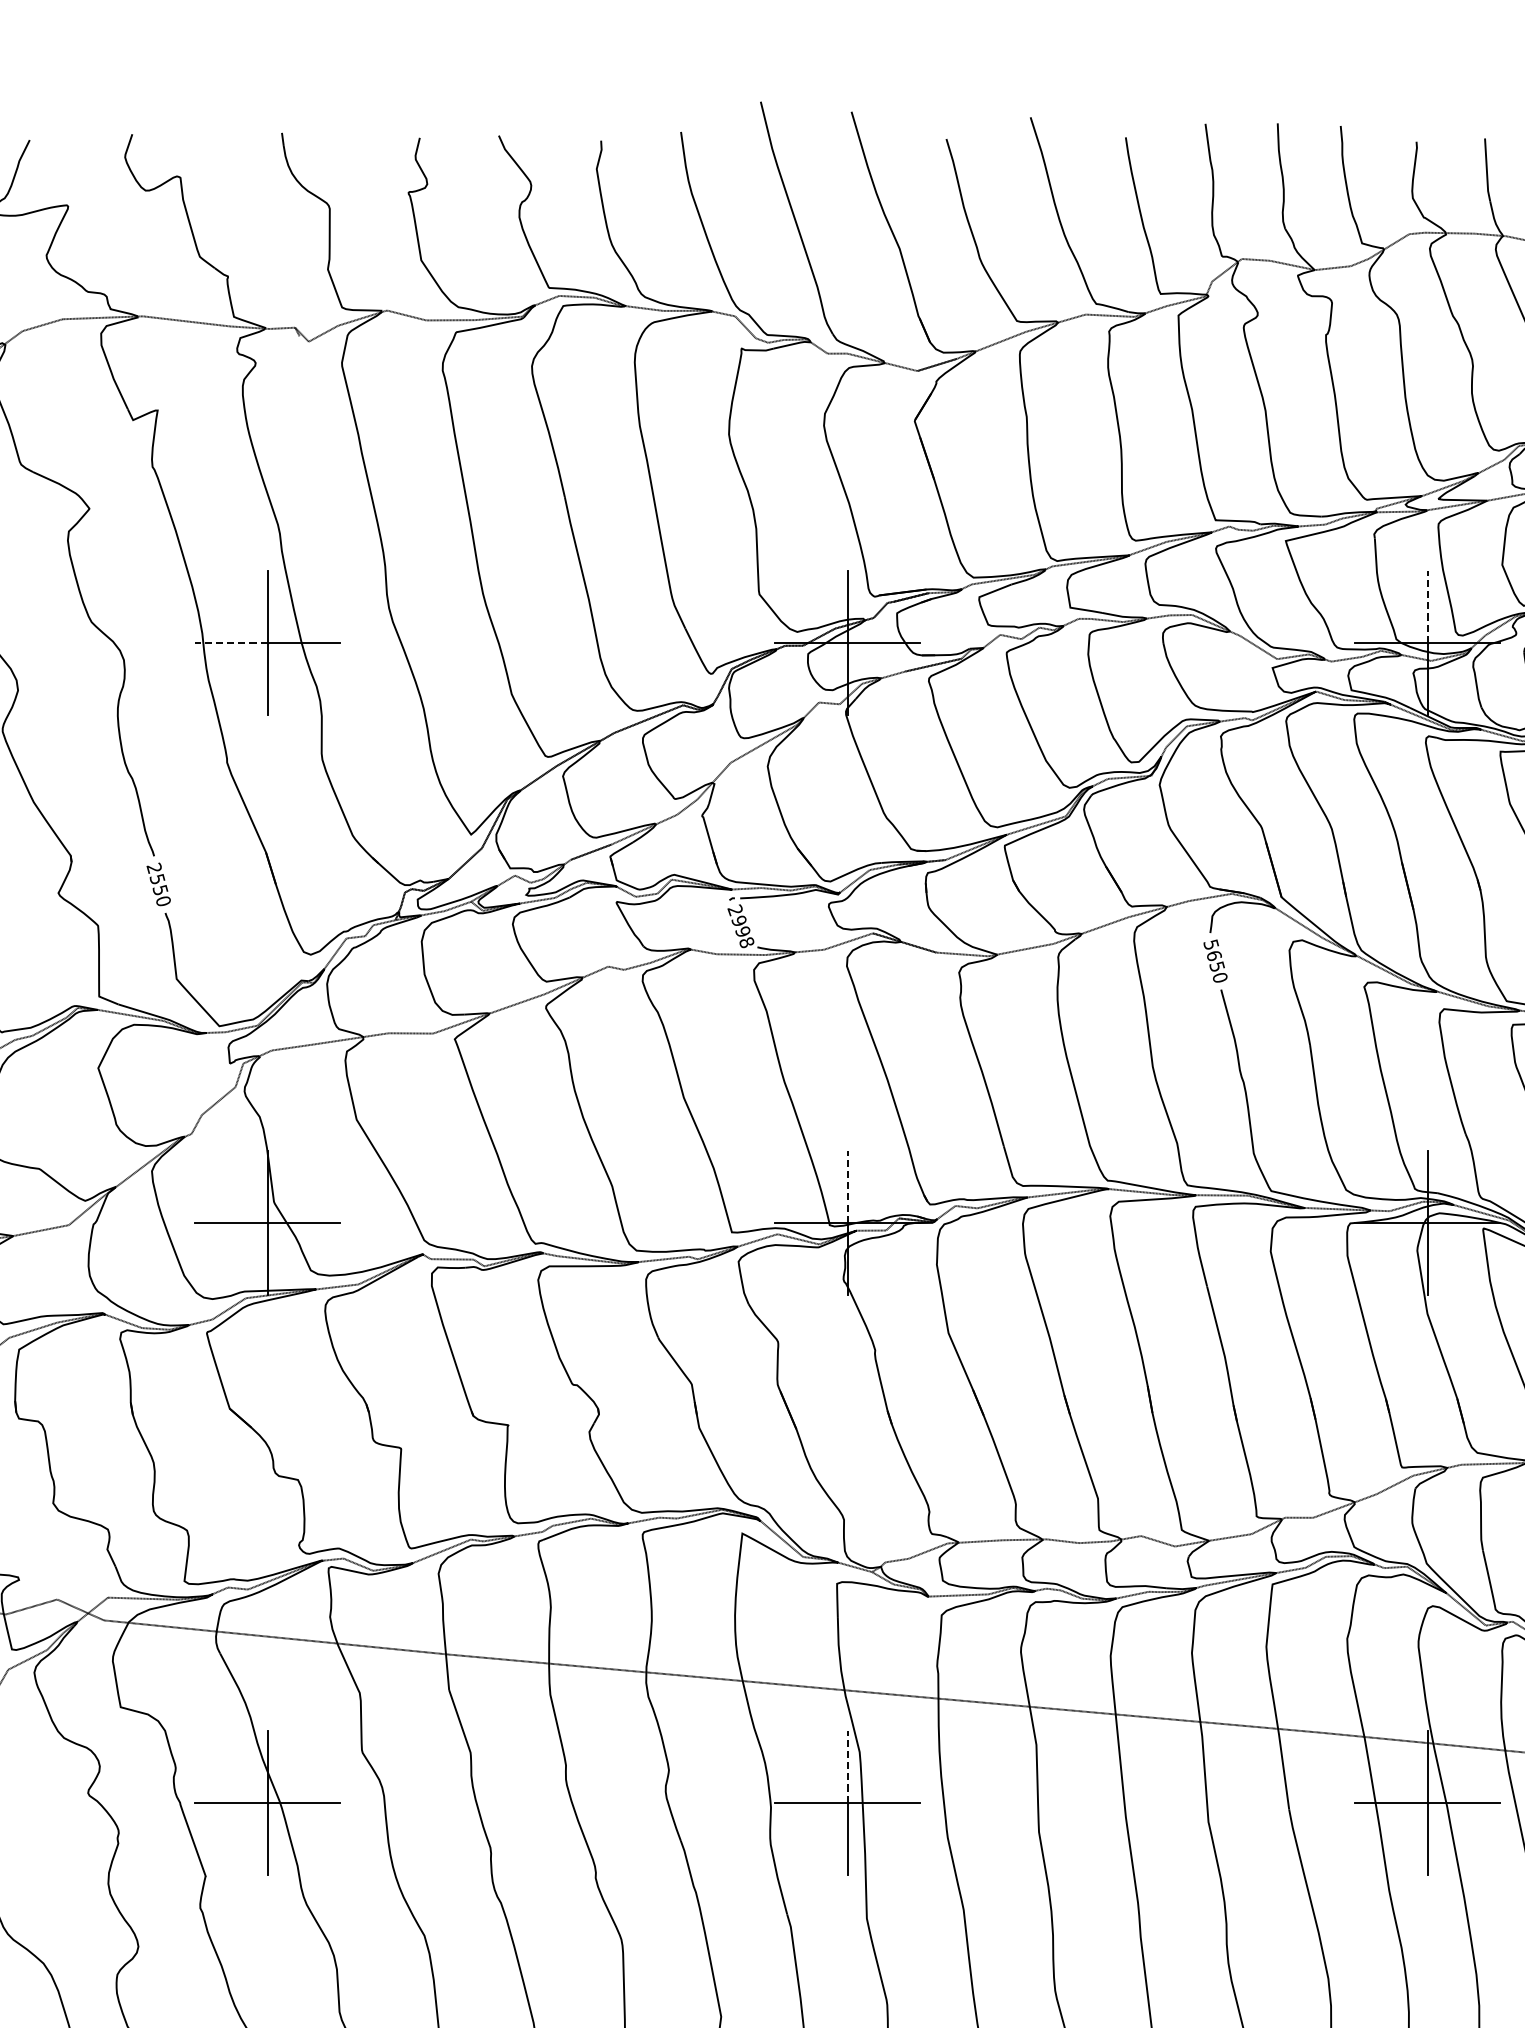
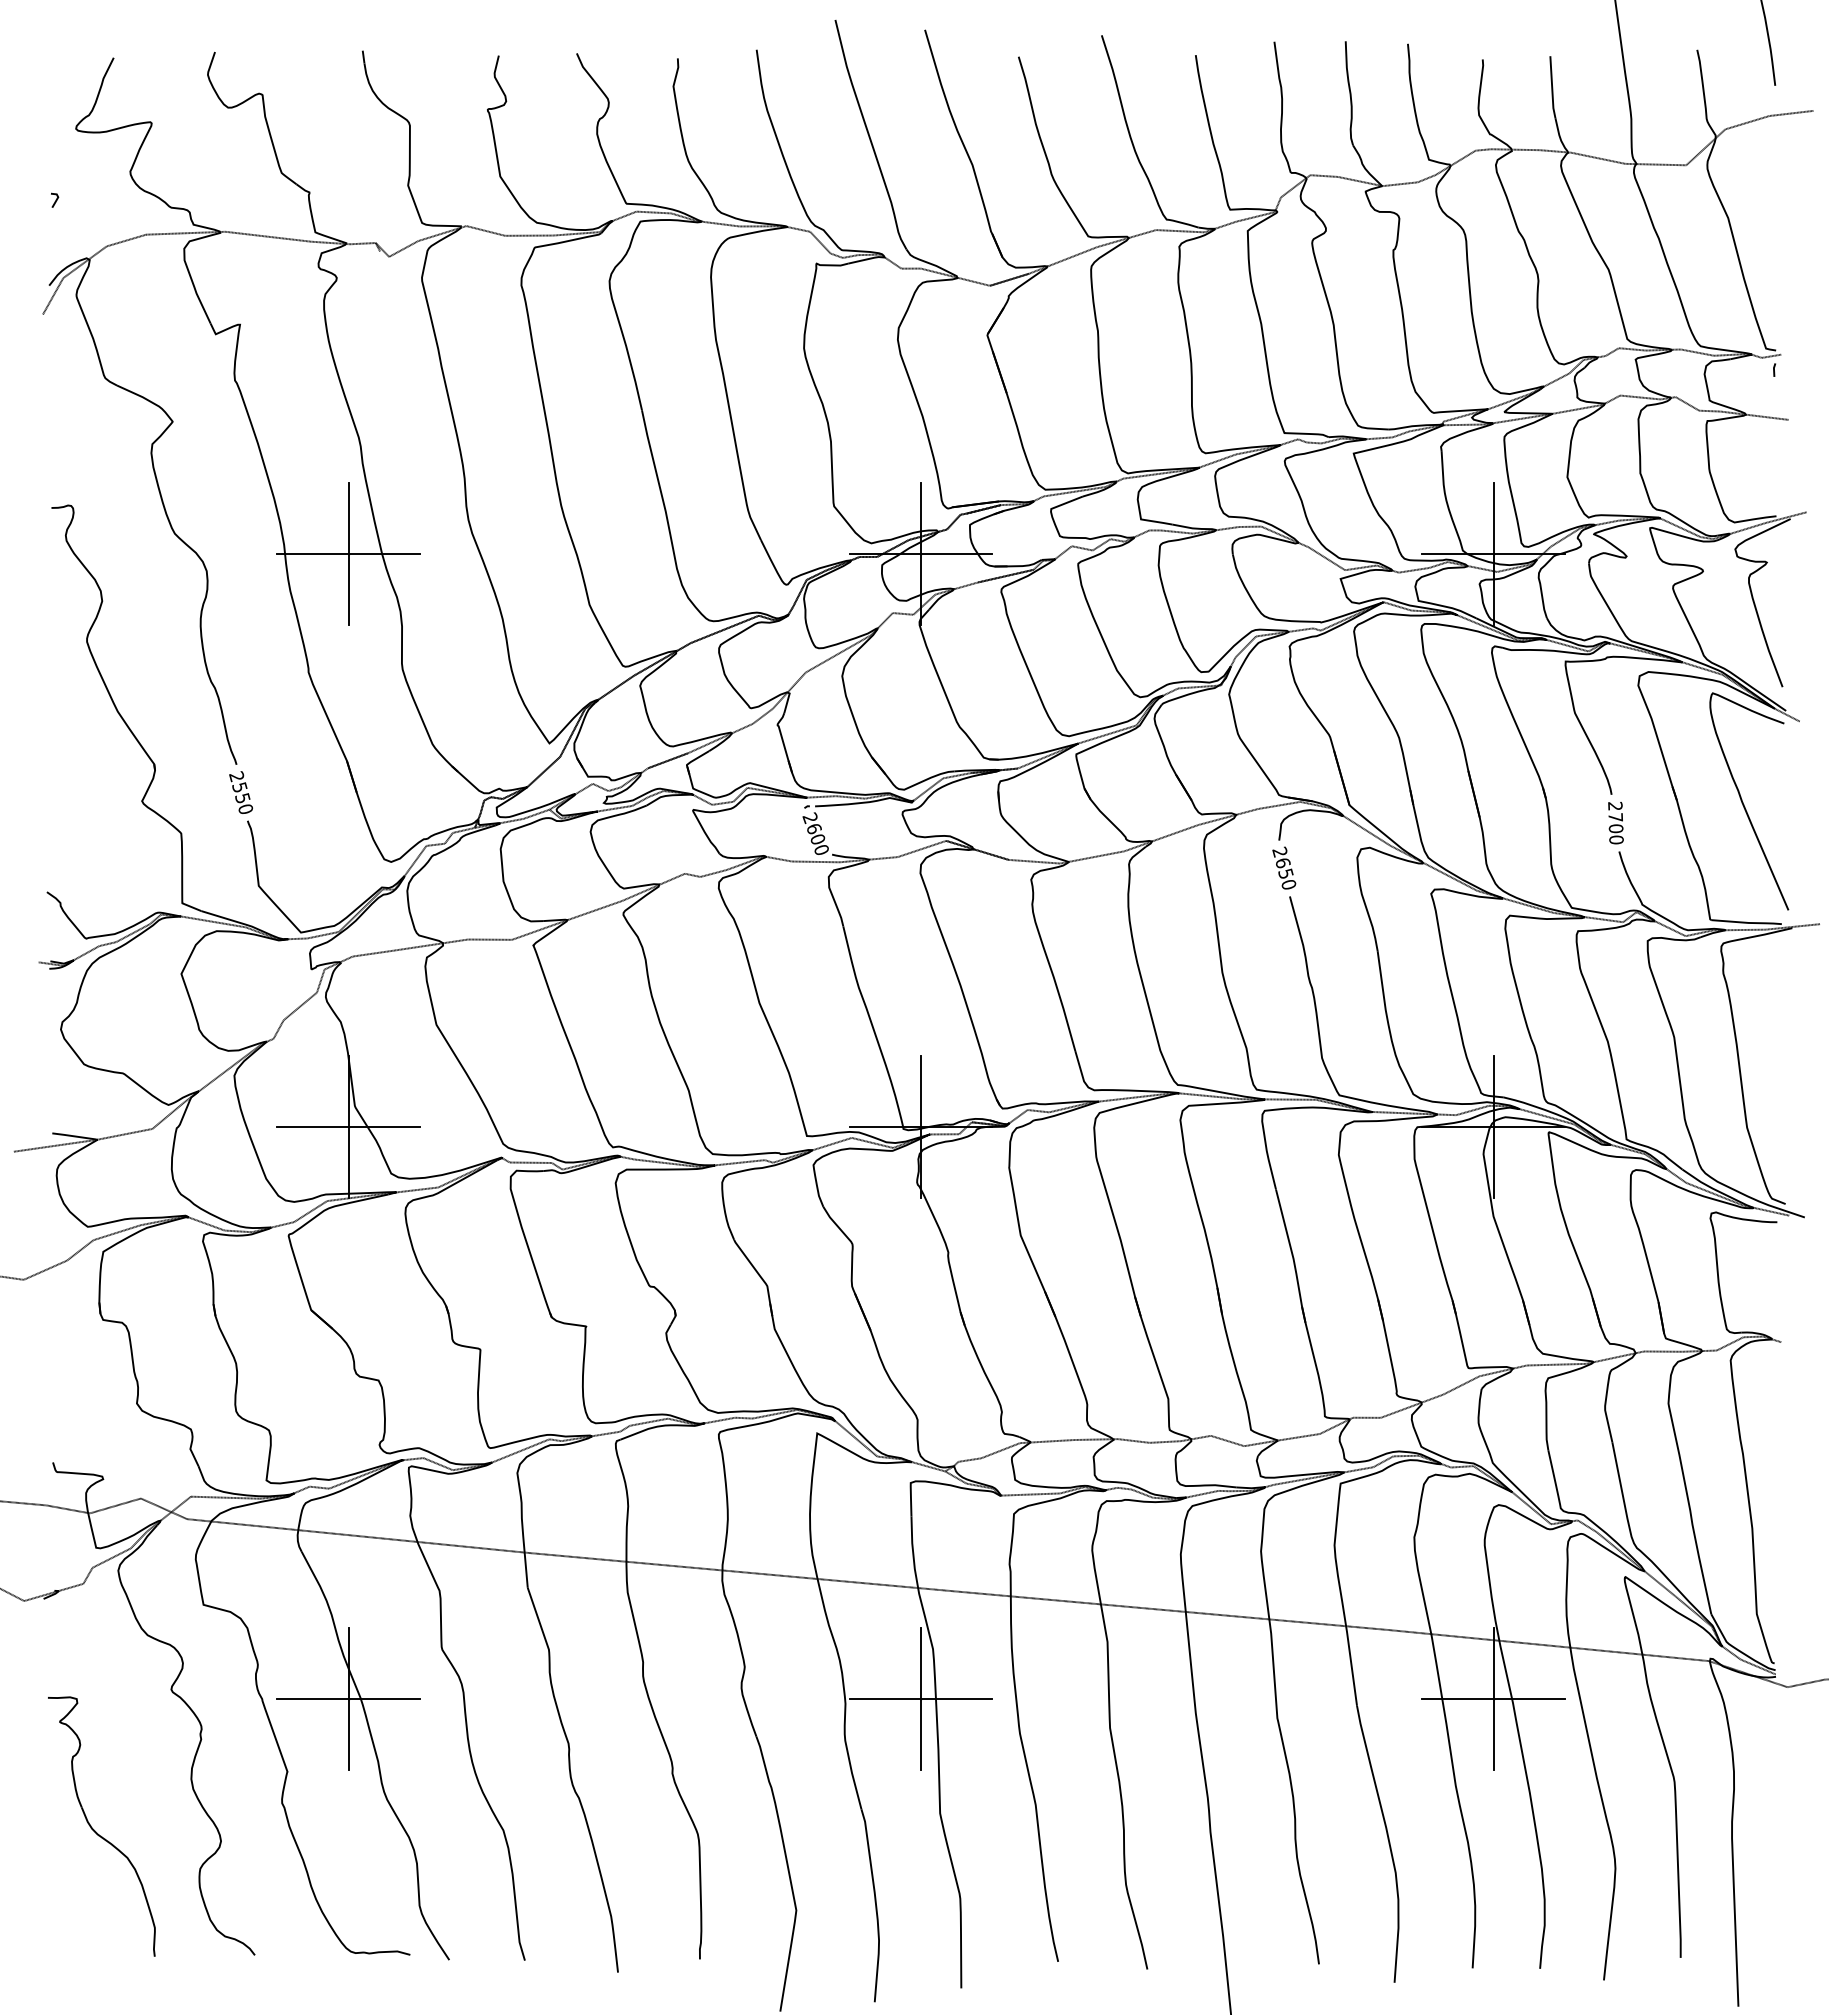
line: (1427, 606) -> (1493, 518), dashed -> solid
line: (232, 643) -> (313, 554), dashed -> solid
text: (742, 931) -> (817, 839), 2998 -> 2600
text: (1210, 944) -> (1279, 851), 5650 -> 2650
line: (847, 1187) -> (921, 1091), dashed -> solid
line: (847, 1766) -> (921, 1663), dashed -> solid

